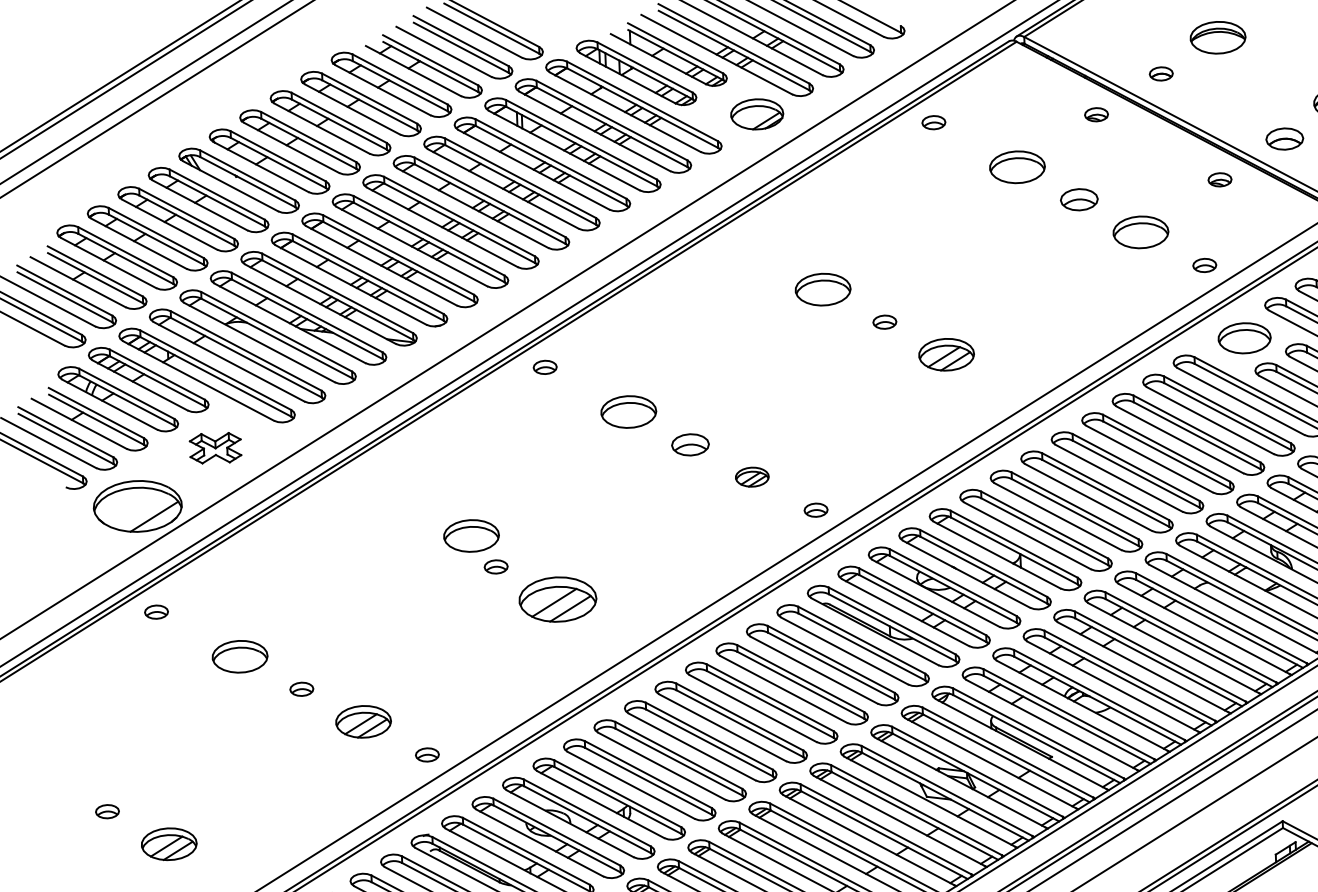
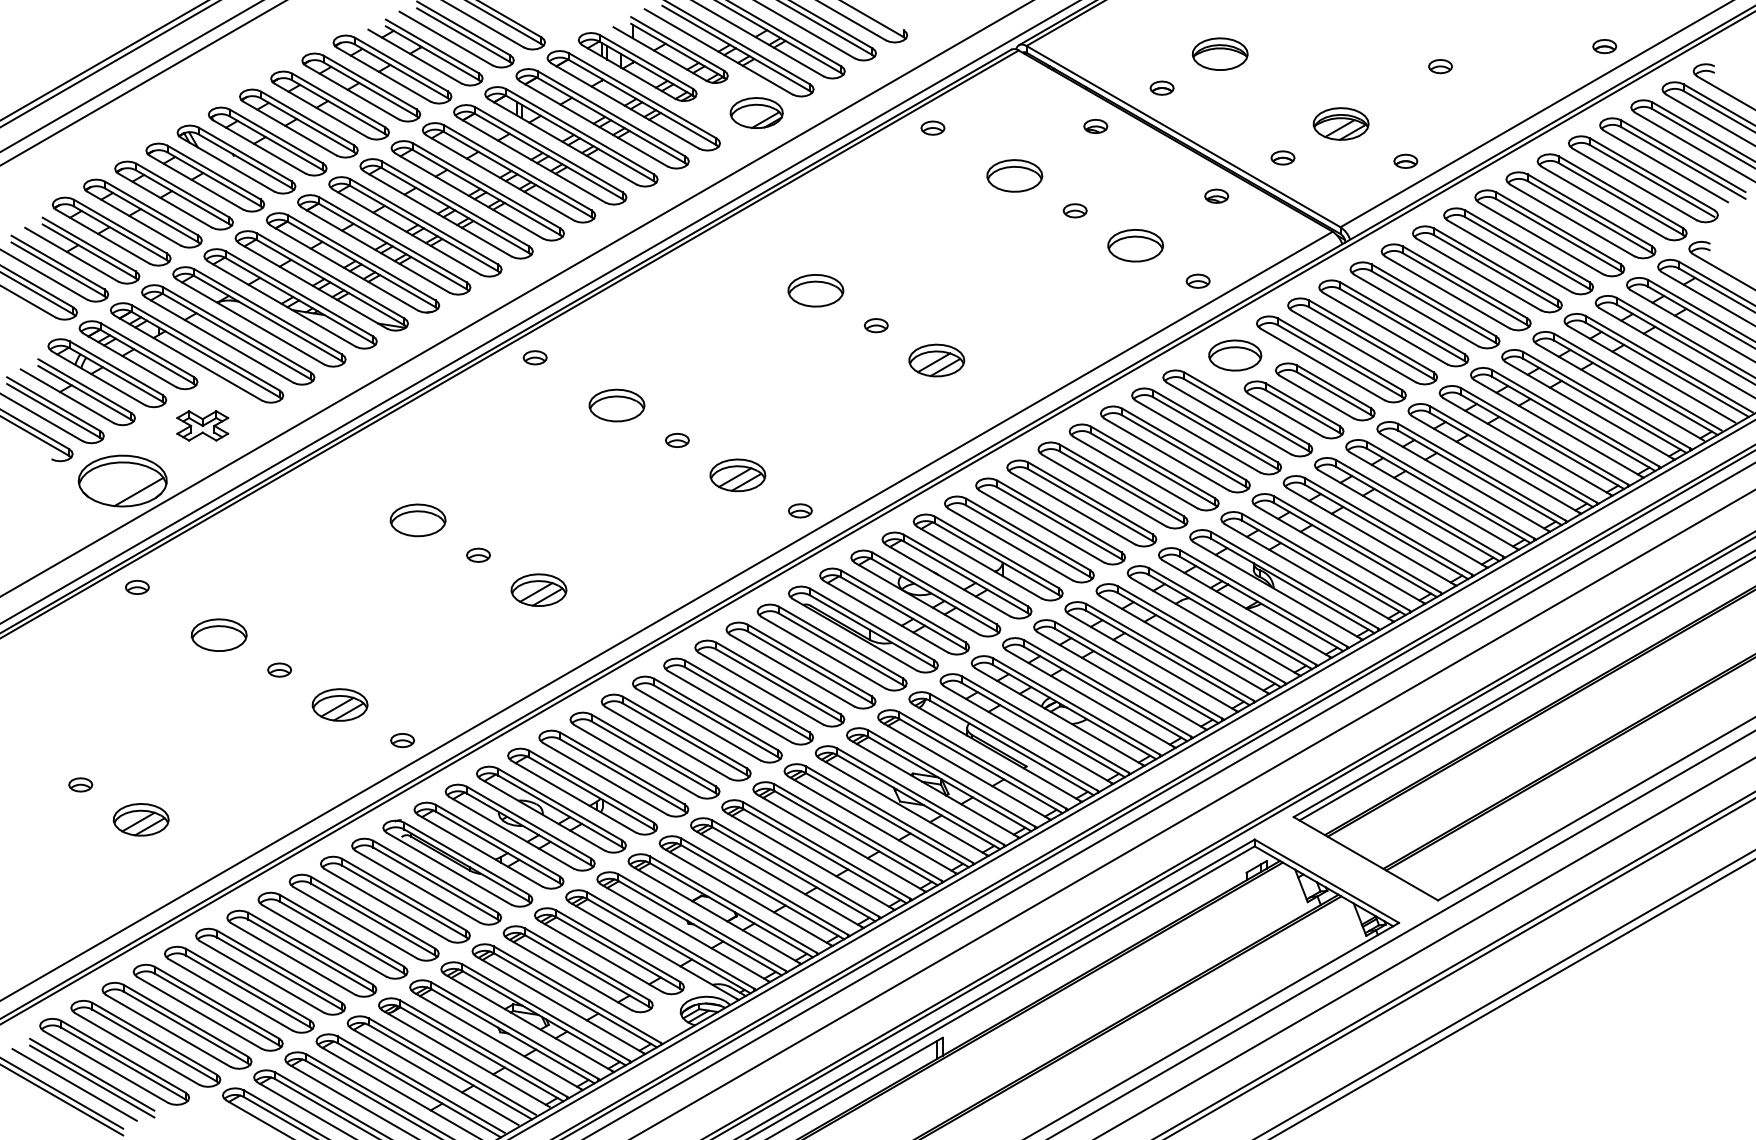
part: (1284, 138) -> (1282, 157), size x0.62
part: (1078, 199) -> (1074, 210), size x0.62
part: (690, 443) -> (677, 439), size x0.62
part: (751, 477) -> (737, 475), size x1.67
part: (470, 536) -> (417, 520), moved
part: (557, 598) -> (538, 589), size x0.71

